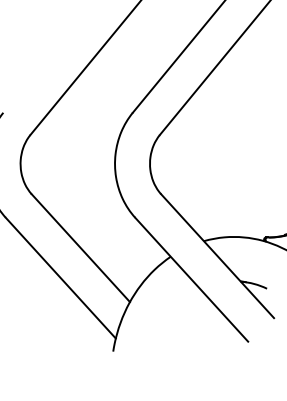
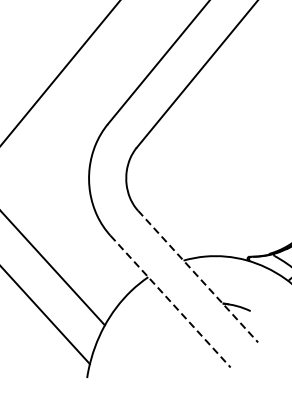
line: (217, 256) -> (197, 276), solid -> dashed
line: (191, 279) -> (170, 301), solid -> dashed

